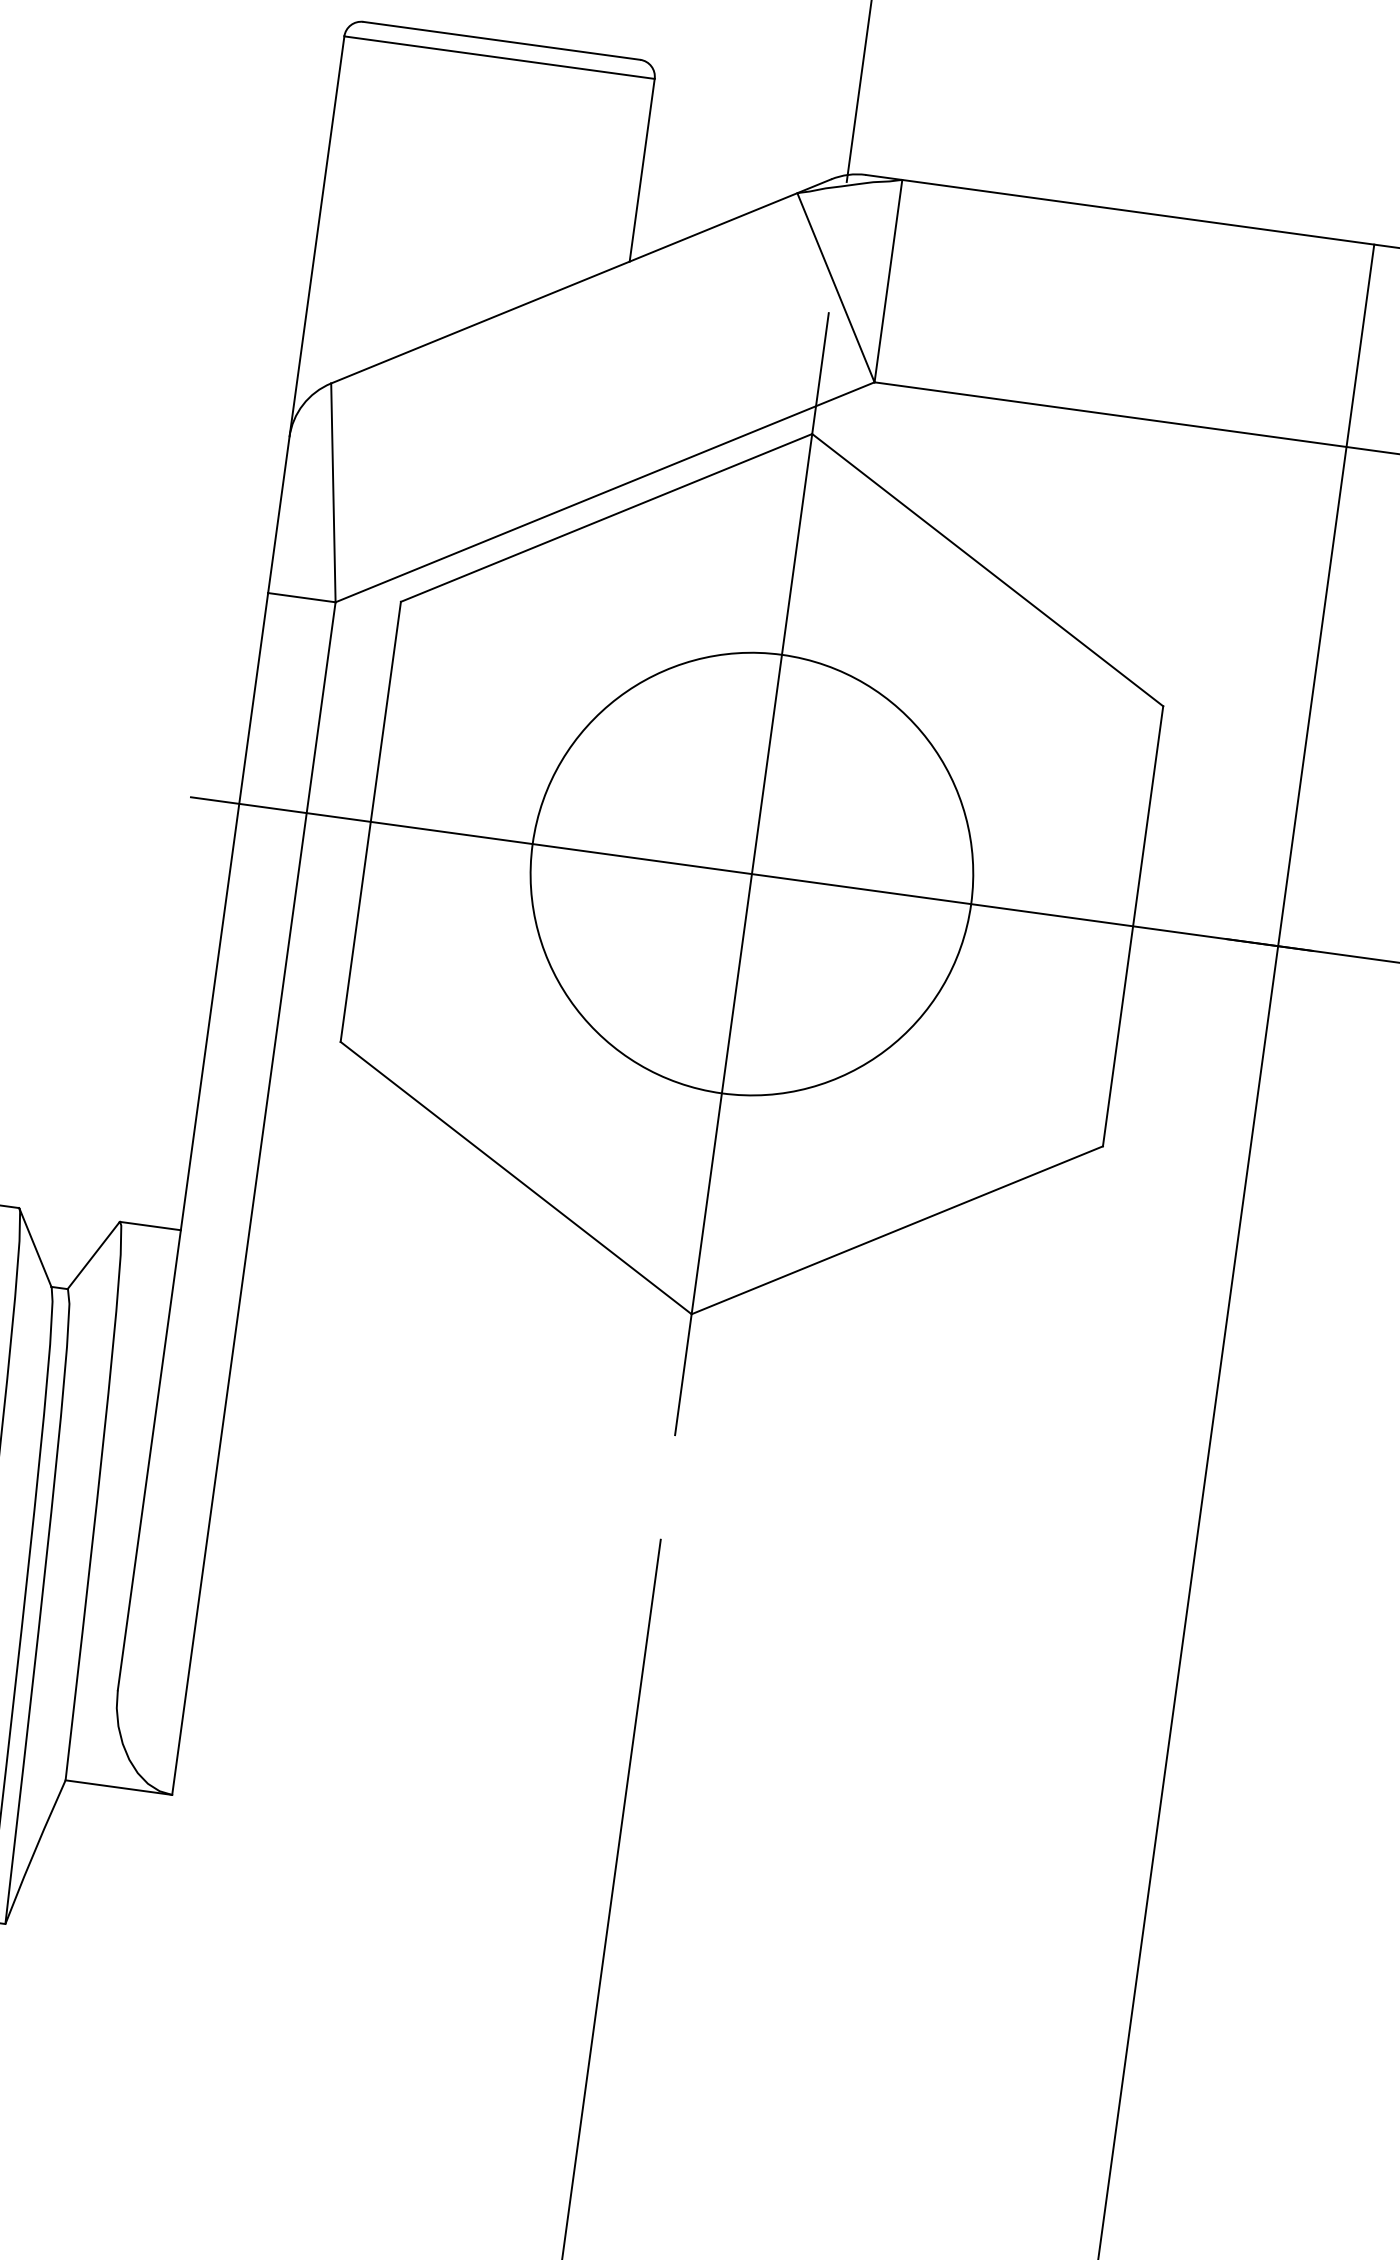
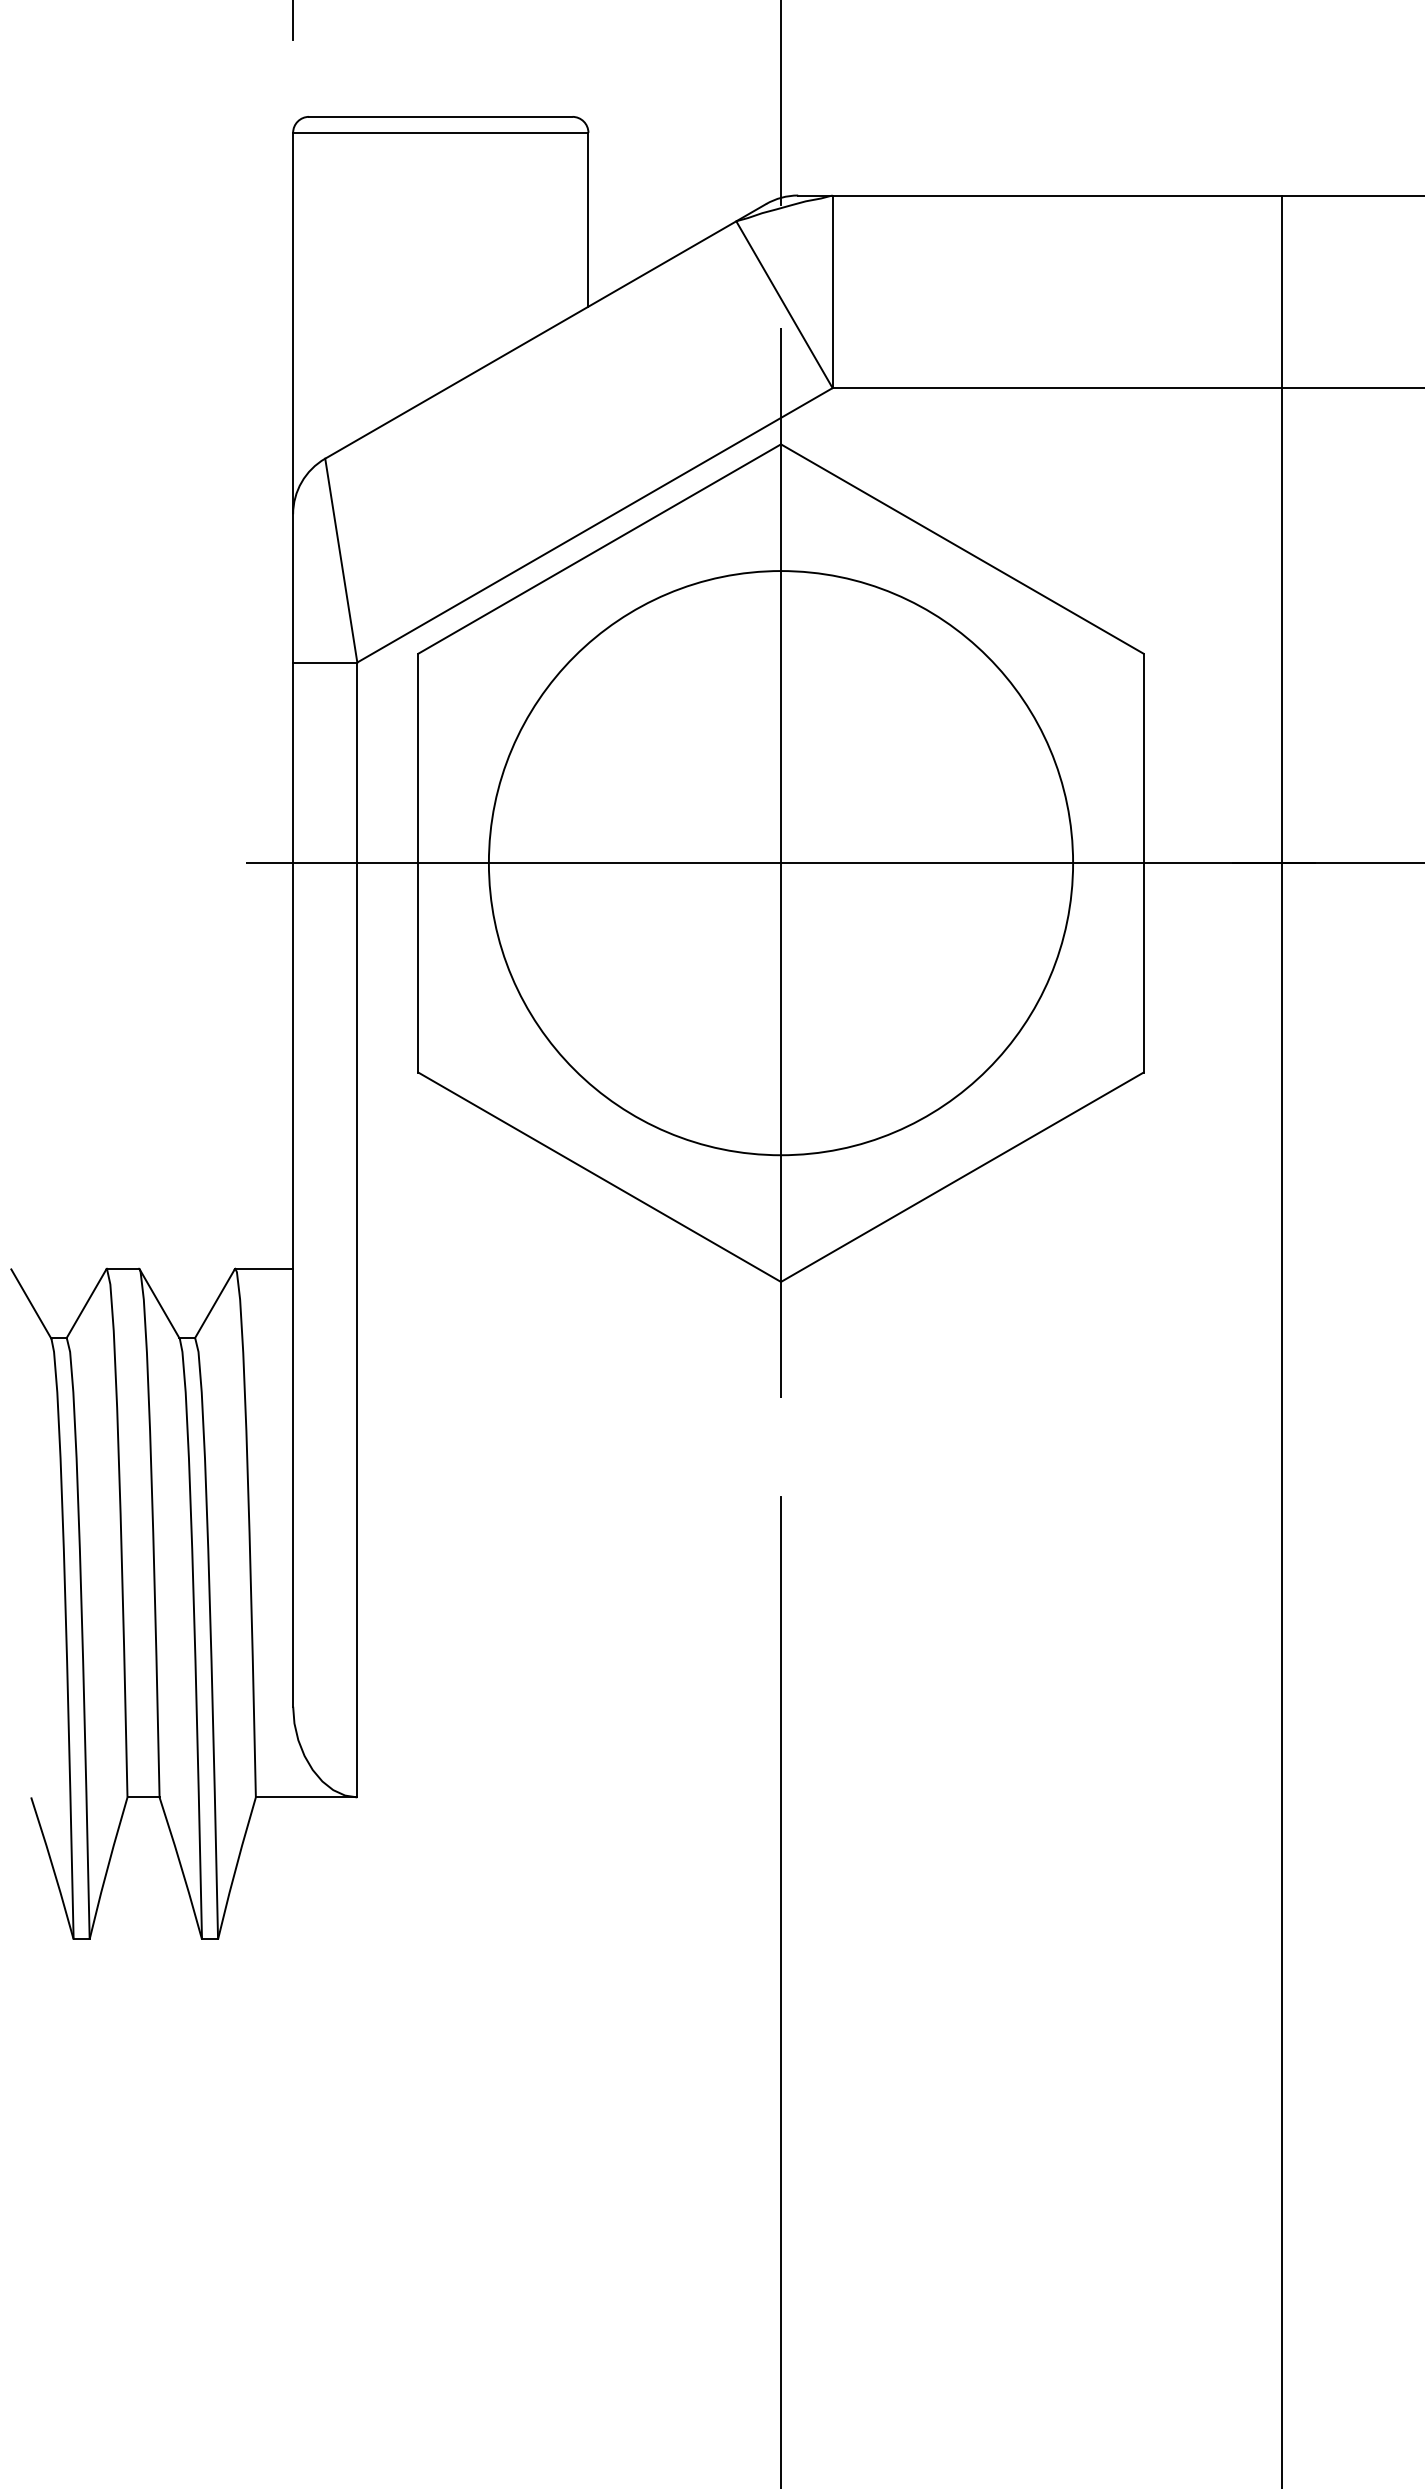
circle: (751, 873) -> (780, 862), size x1.4

